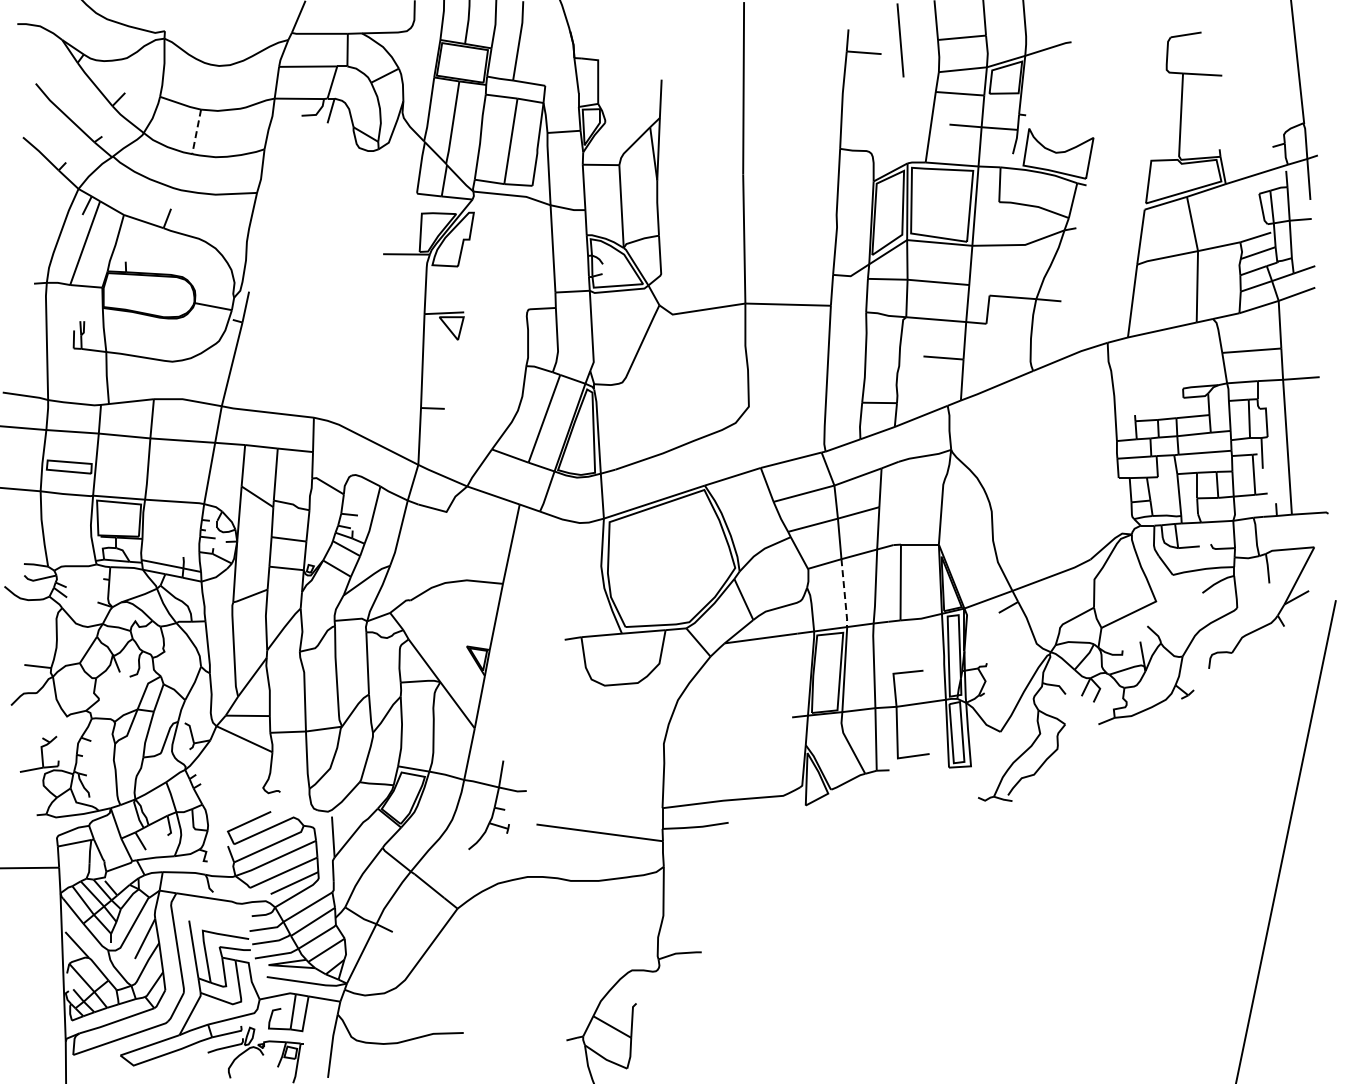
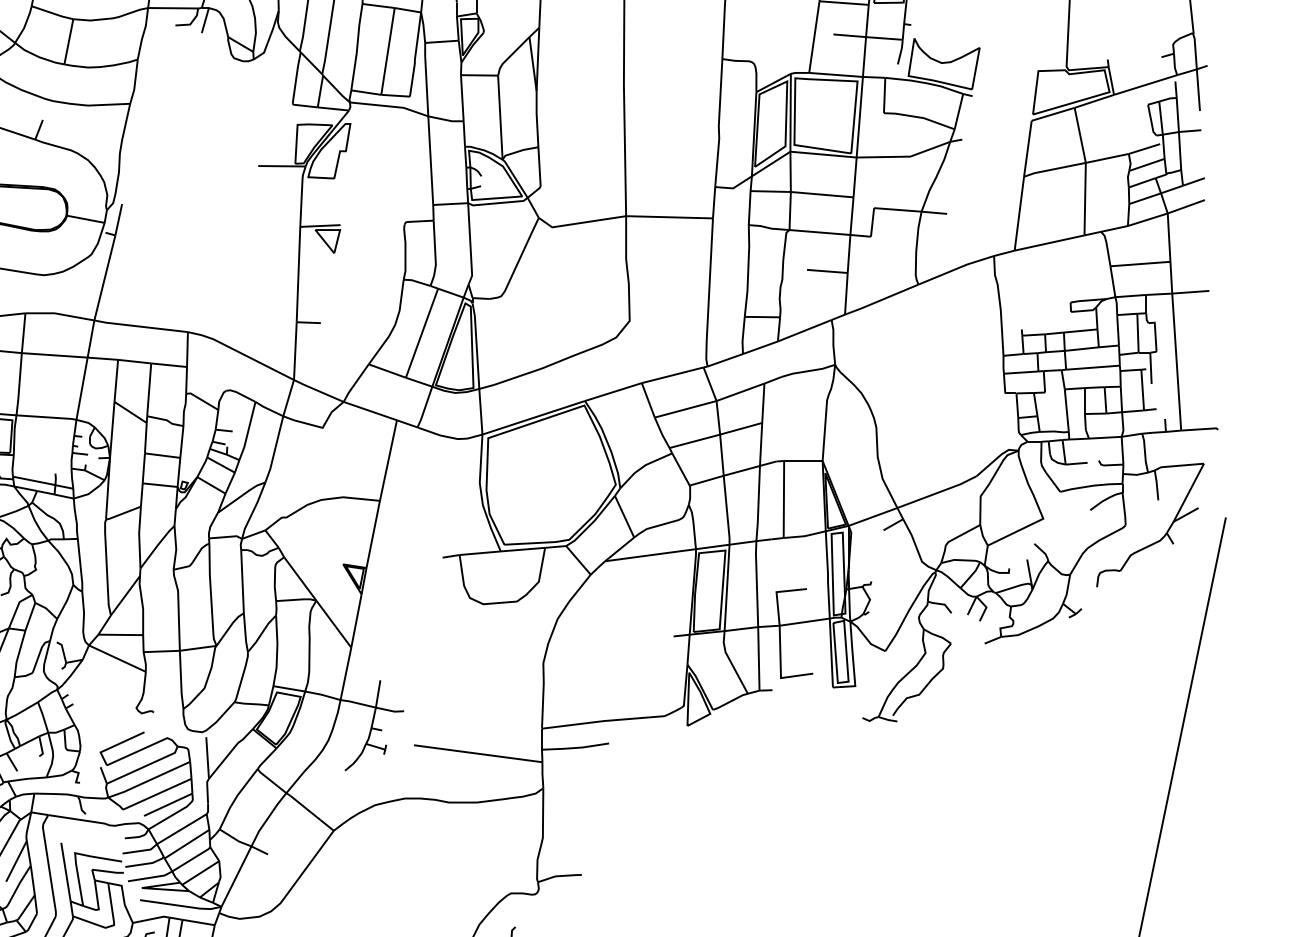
line: (196, 131) -> (68, 41), dashed -> solid
line: (844, 593) -> (726, 510), dashed -> solid

